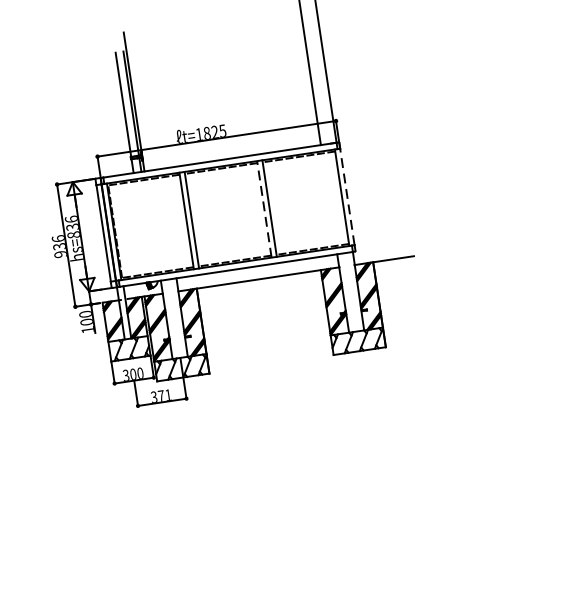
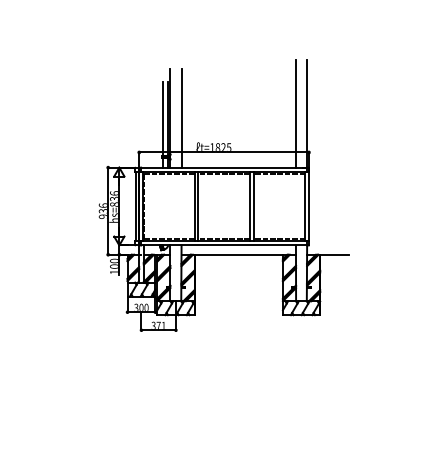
line: (149, 98) -> (181, 117), added
line: (348, 196) -> (309, 206), dashed -> solid
line: (263, 209) -> (249, 206), dashed -> solid

